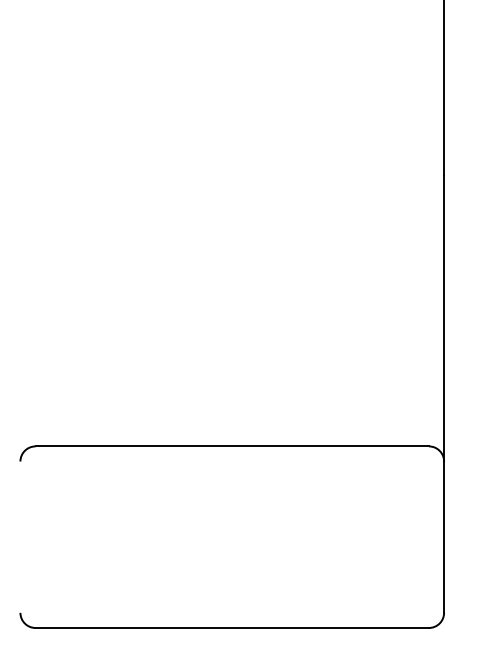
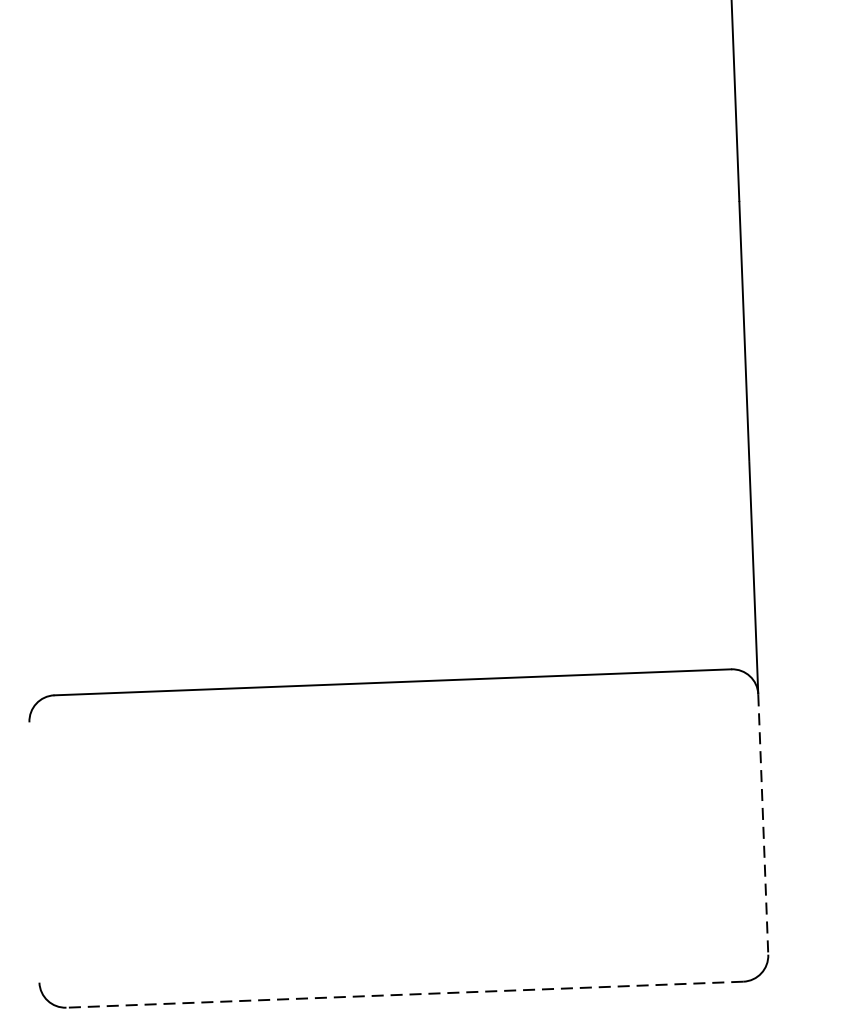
line: (444, 537) -> (763, 825), solid -> dashed
line: (232, 627) -> (405, 993), solid -> dashed

